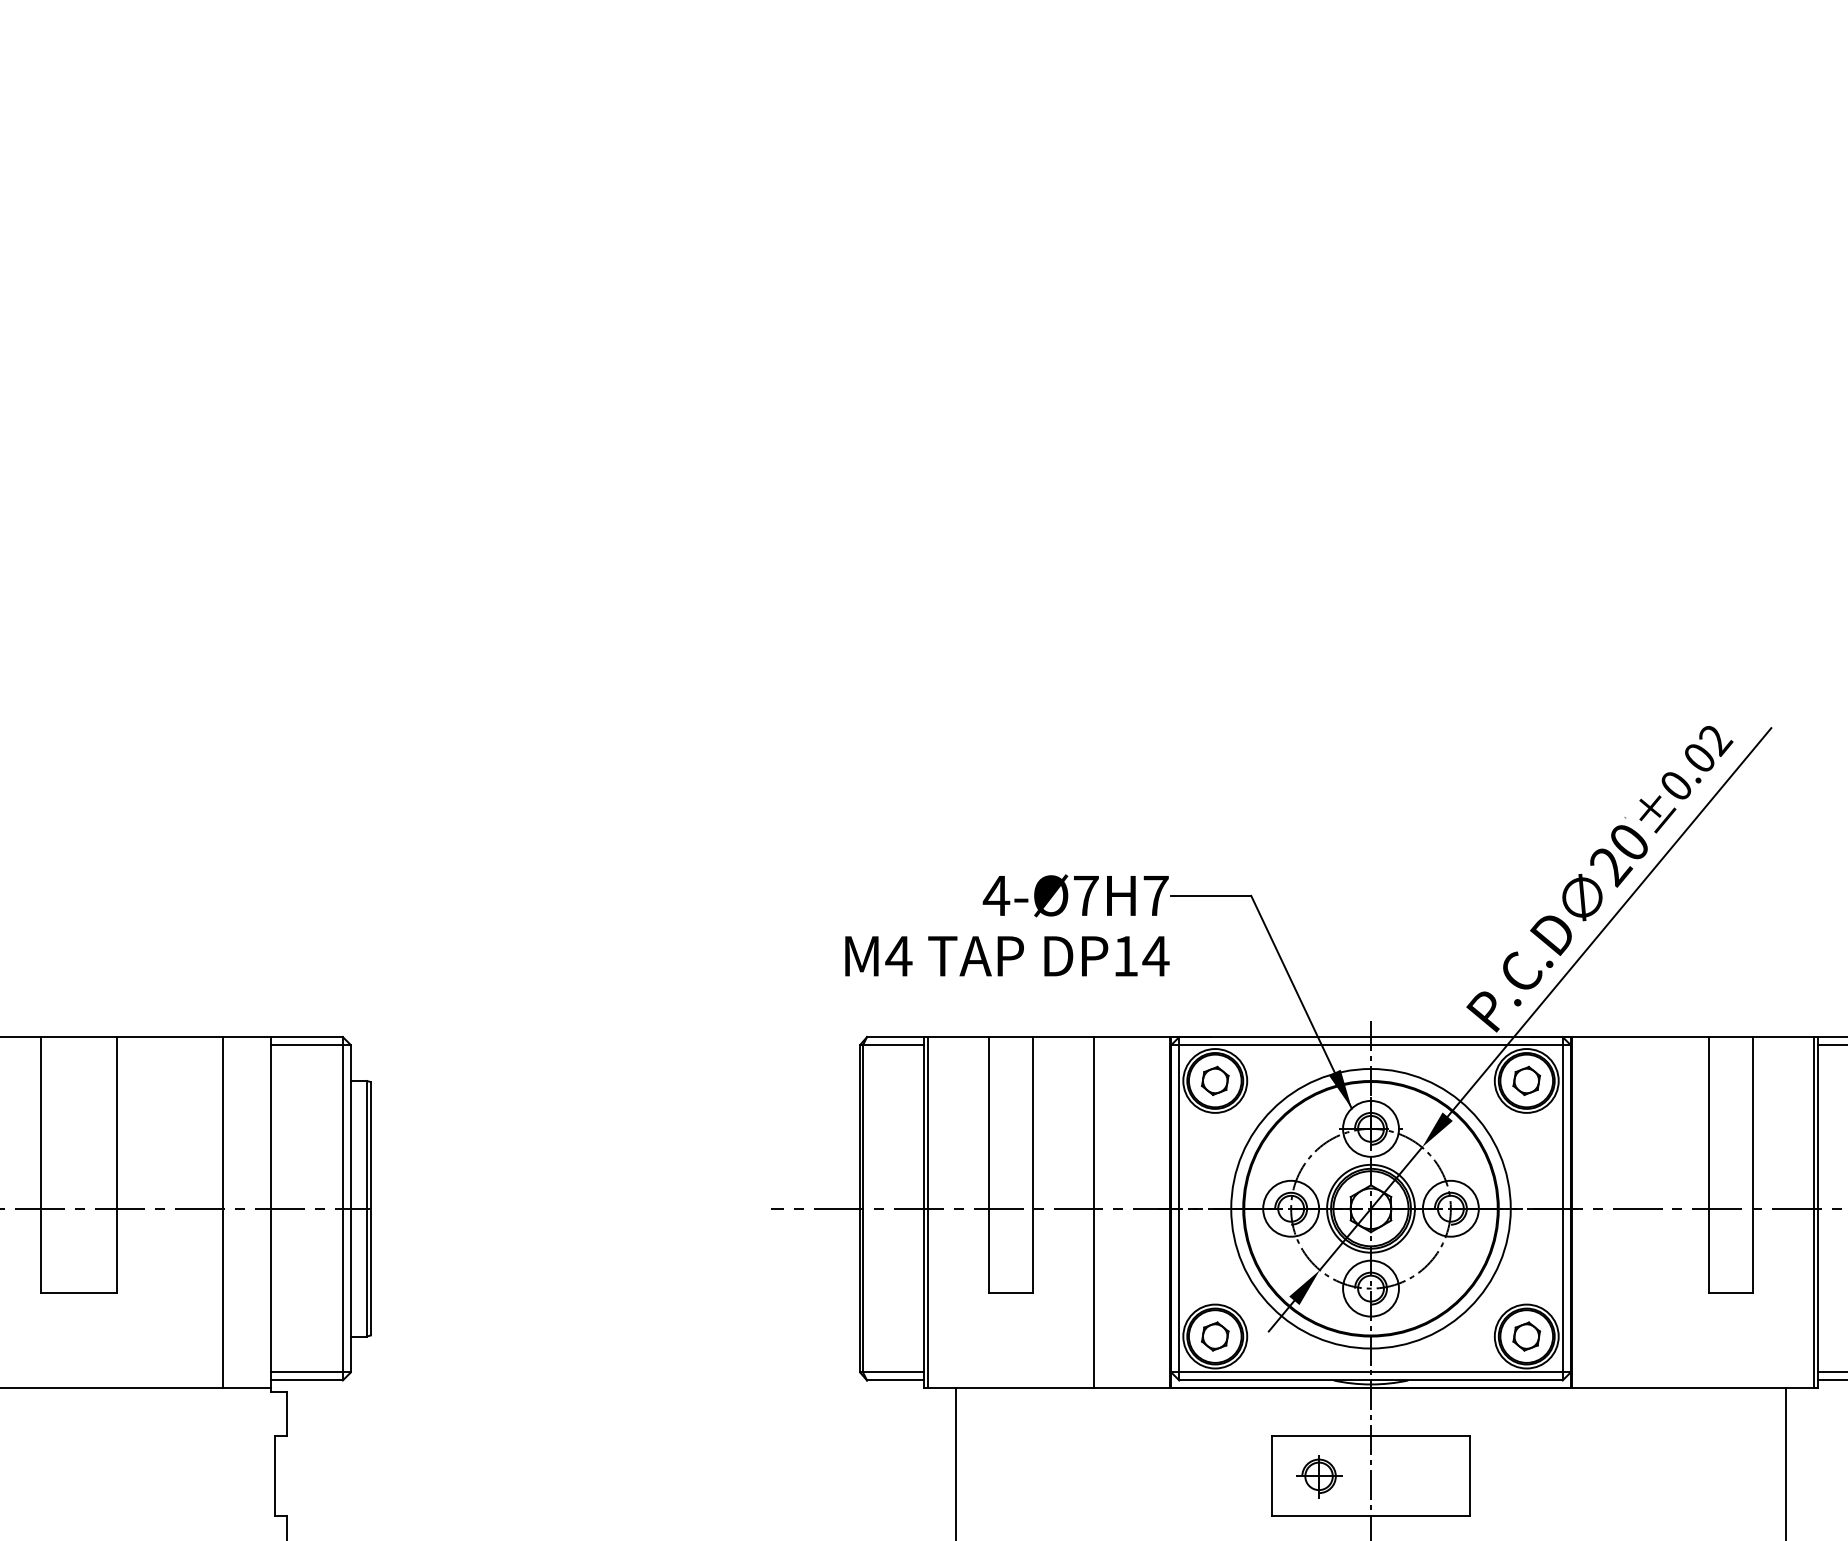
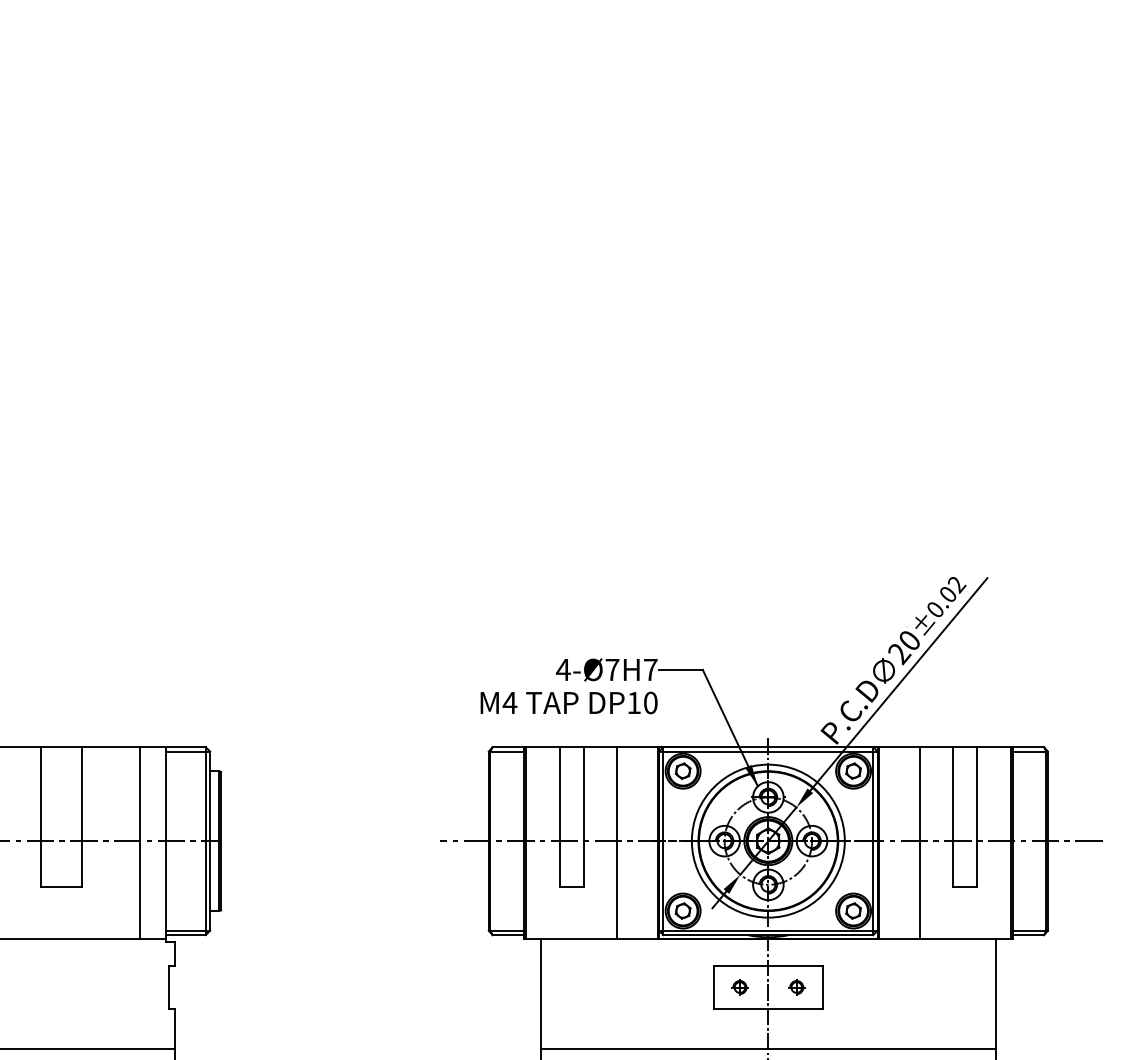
text: (1155, 955) -> (650, 702), DP14 -> DP10
line: (1647, 1213) -> (919, 843), added
part: (1318, 1476) -> (739, 987), size x0.71
part: (1422, 1476) -> (796, 987), added

